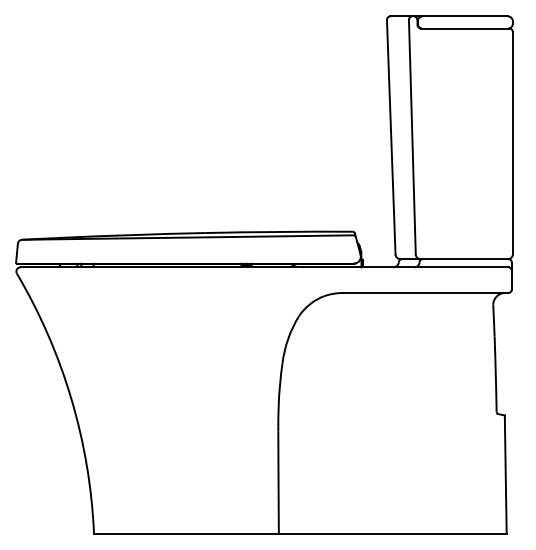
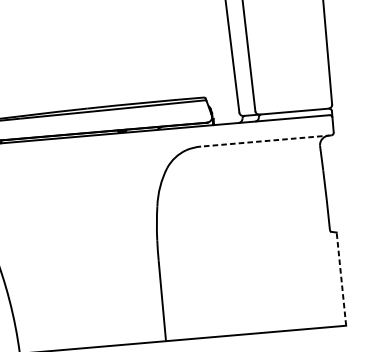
line: (425, 292) -> (265, 140), solid -> dashed
line: (505, 473) -> (341, 278), solid -> dashed

